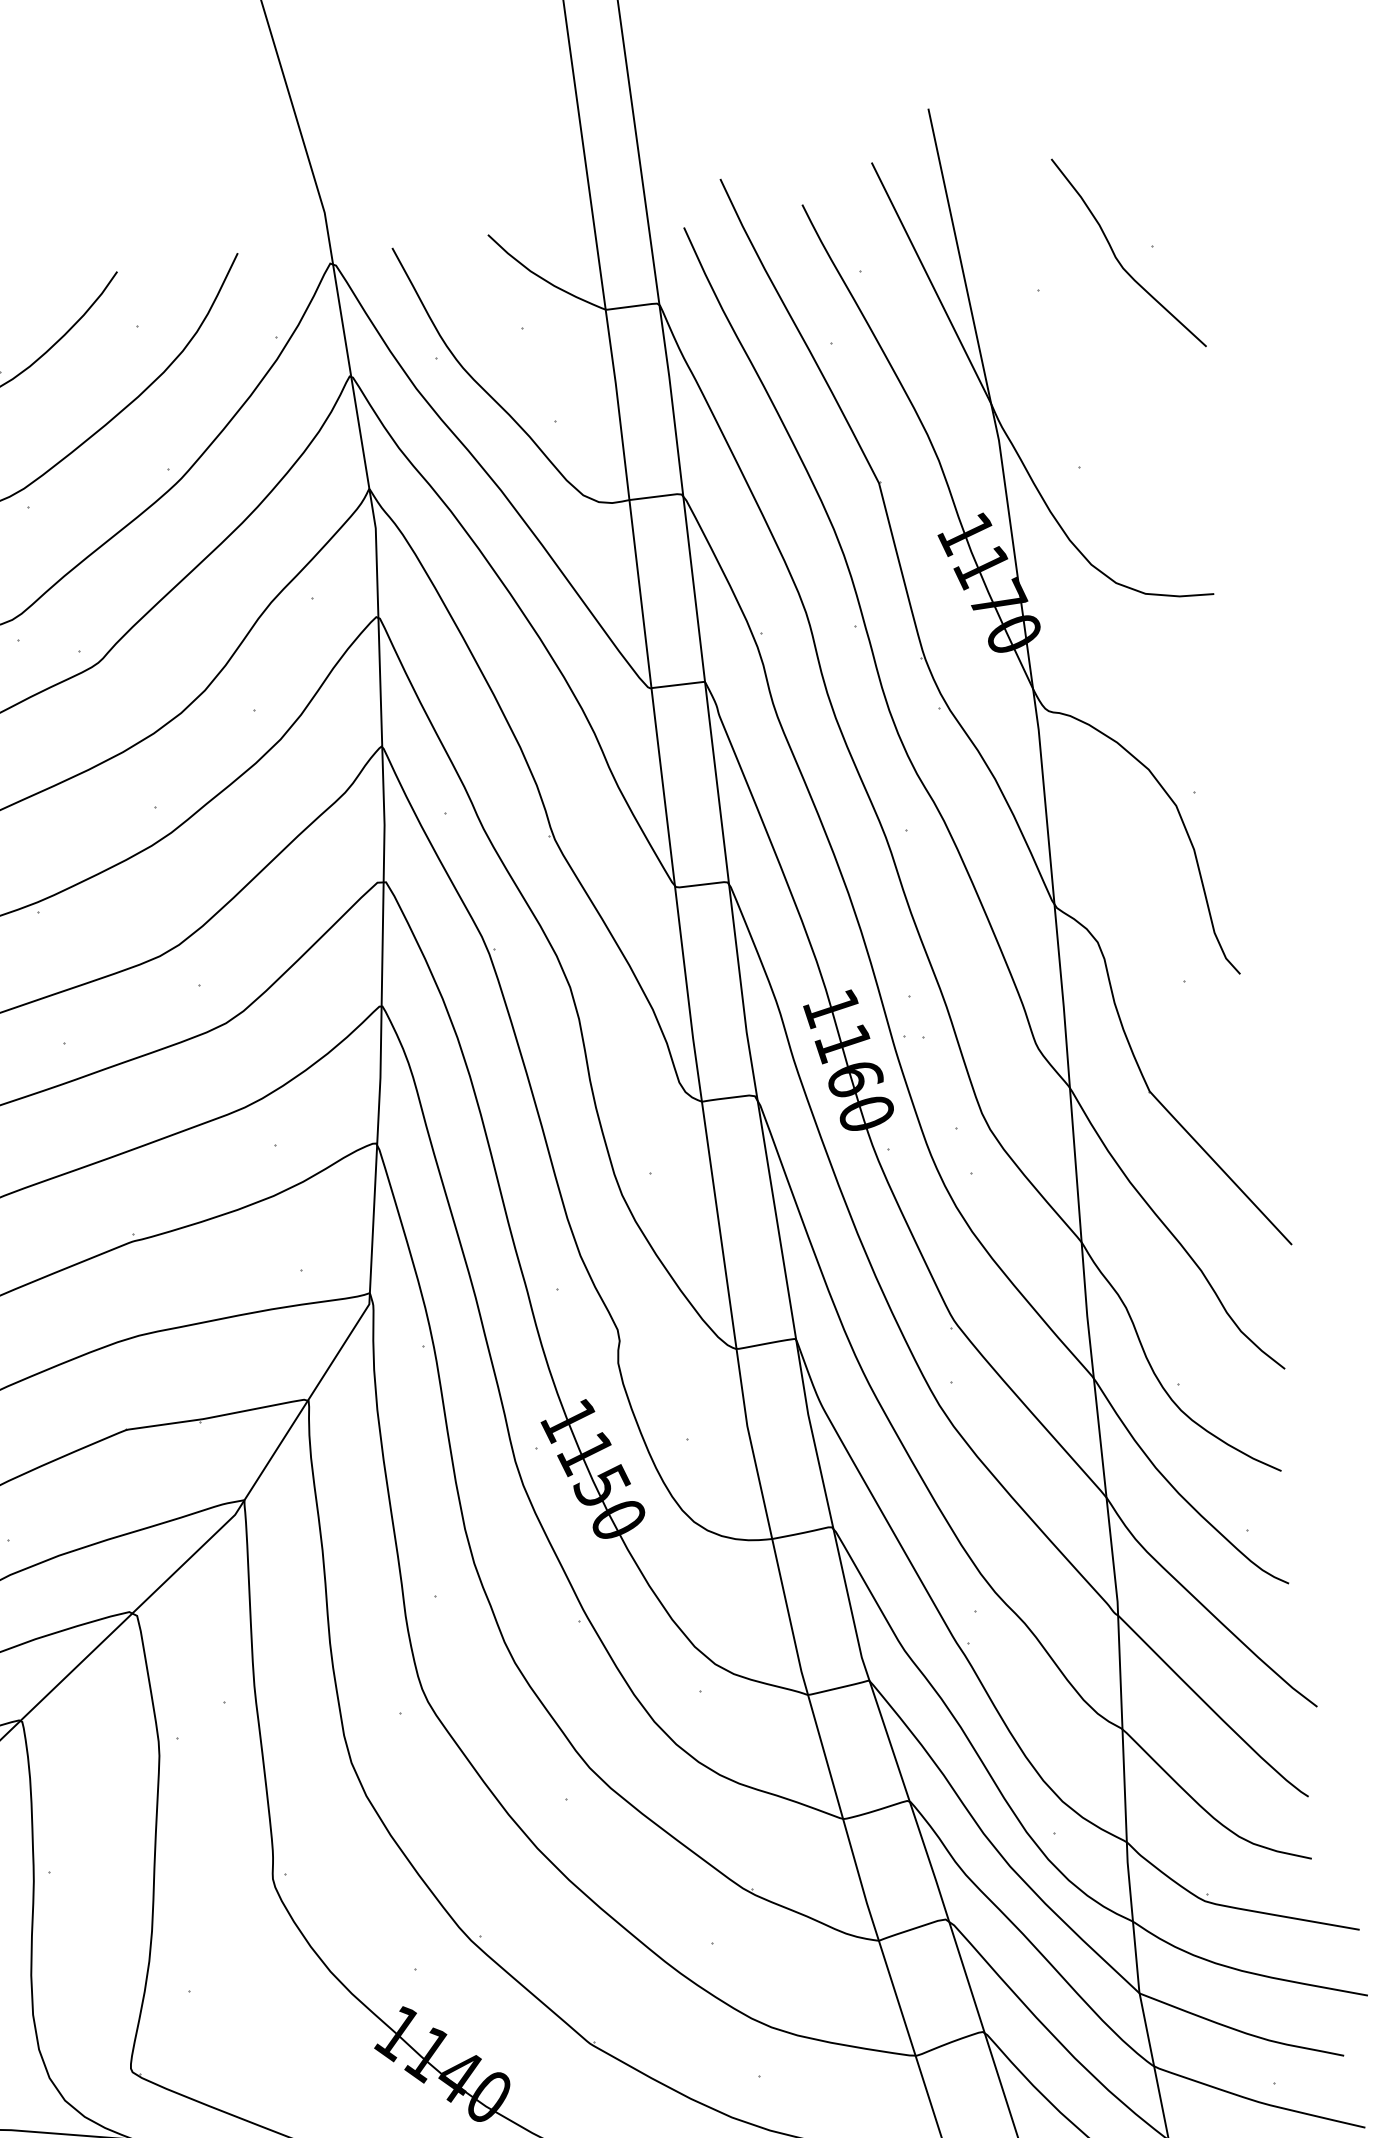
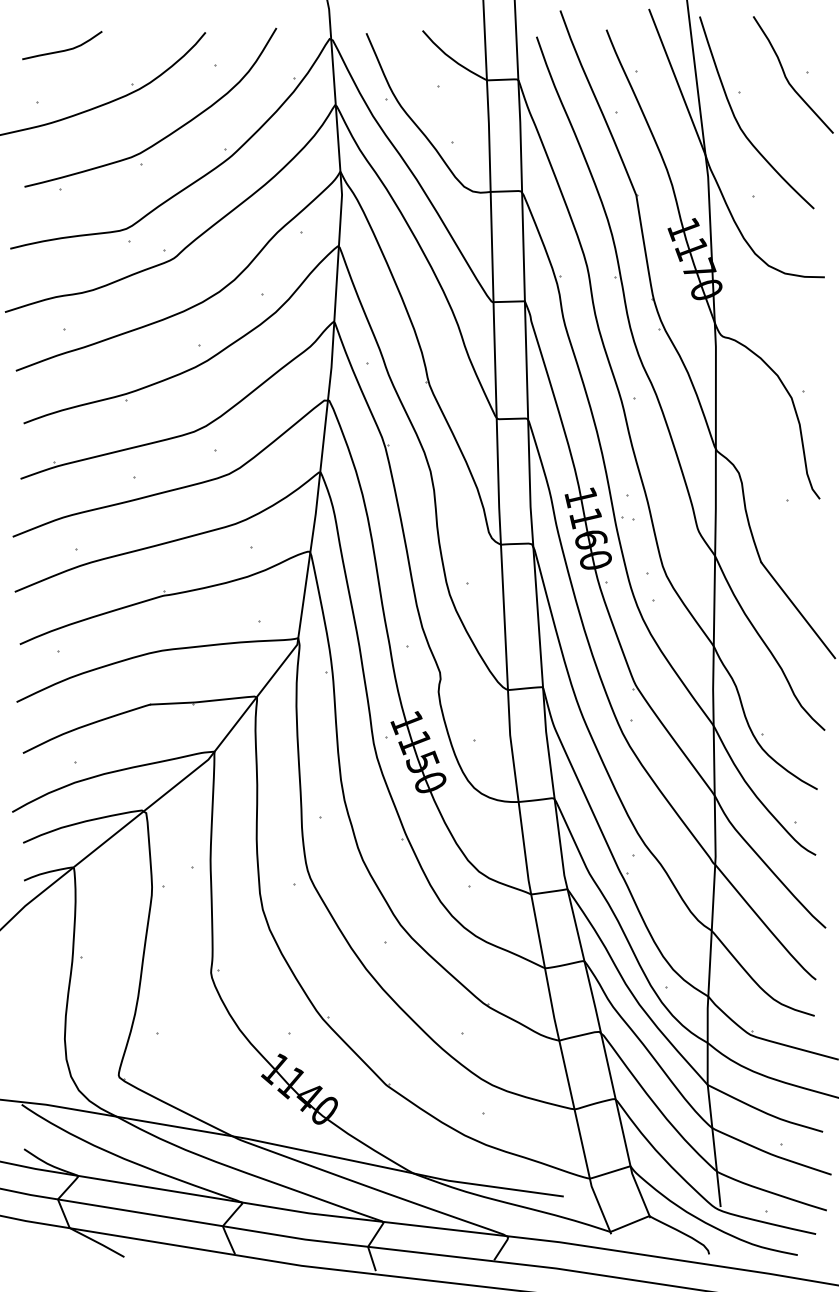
curve: (1042, 342) -> (738, 122), added

